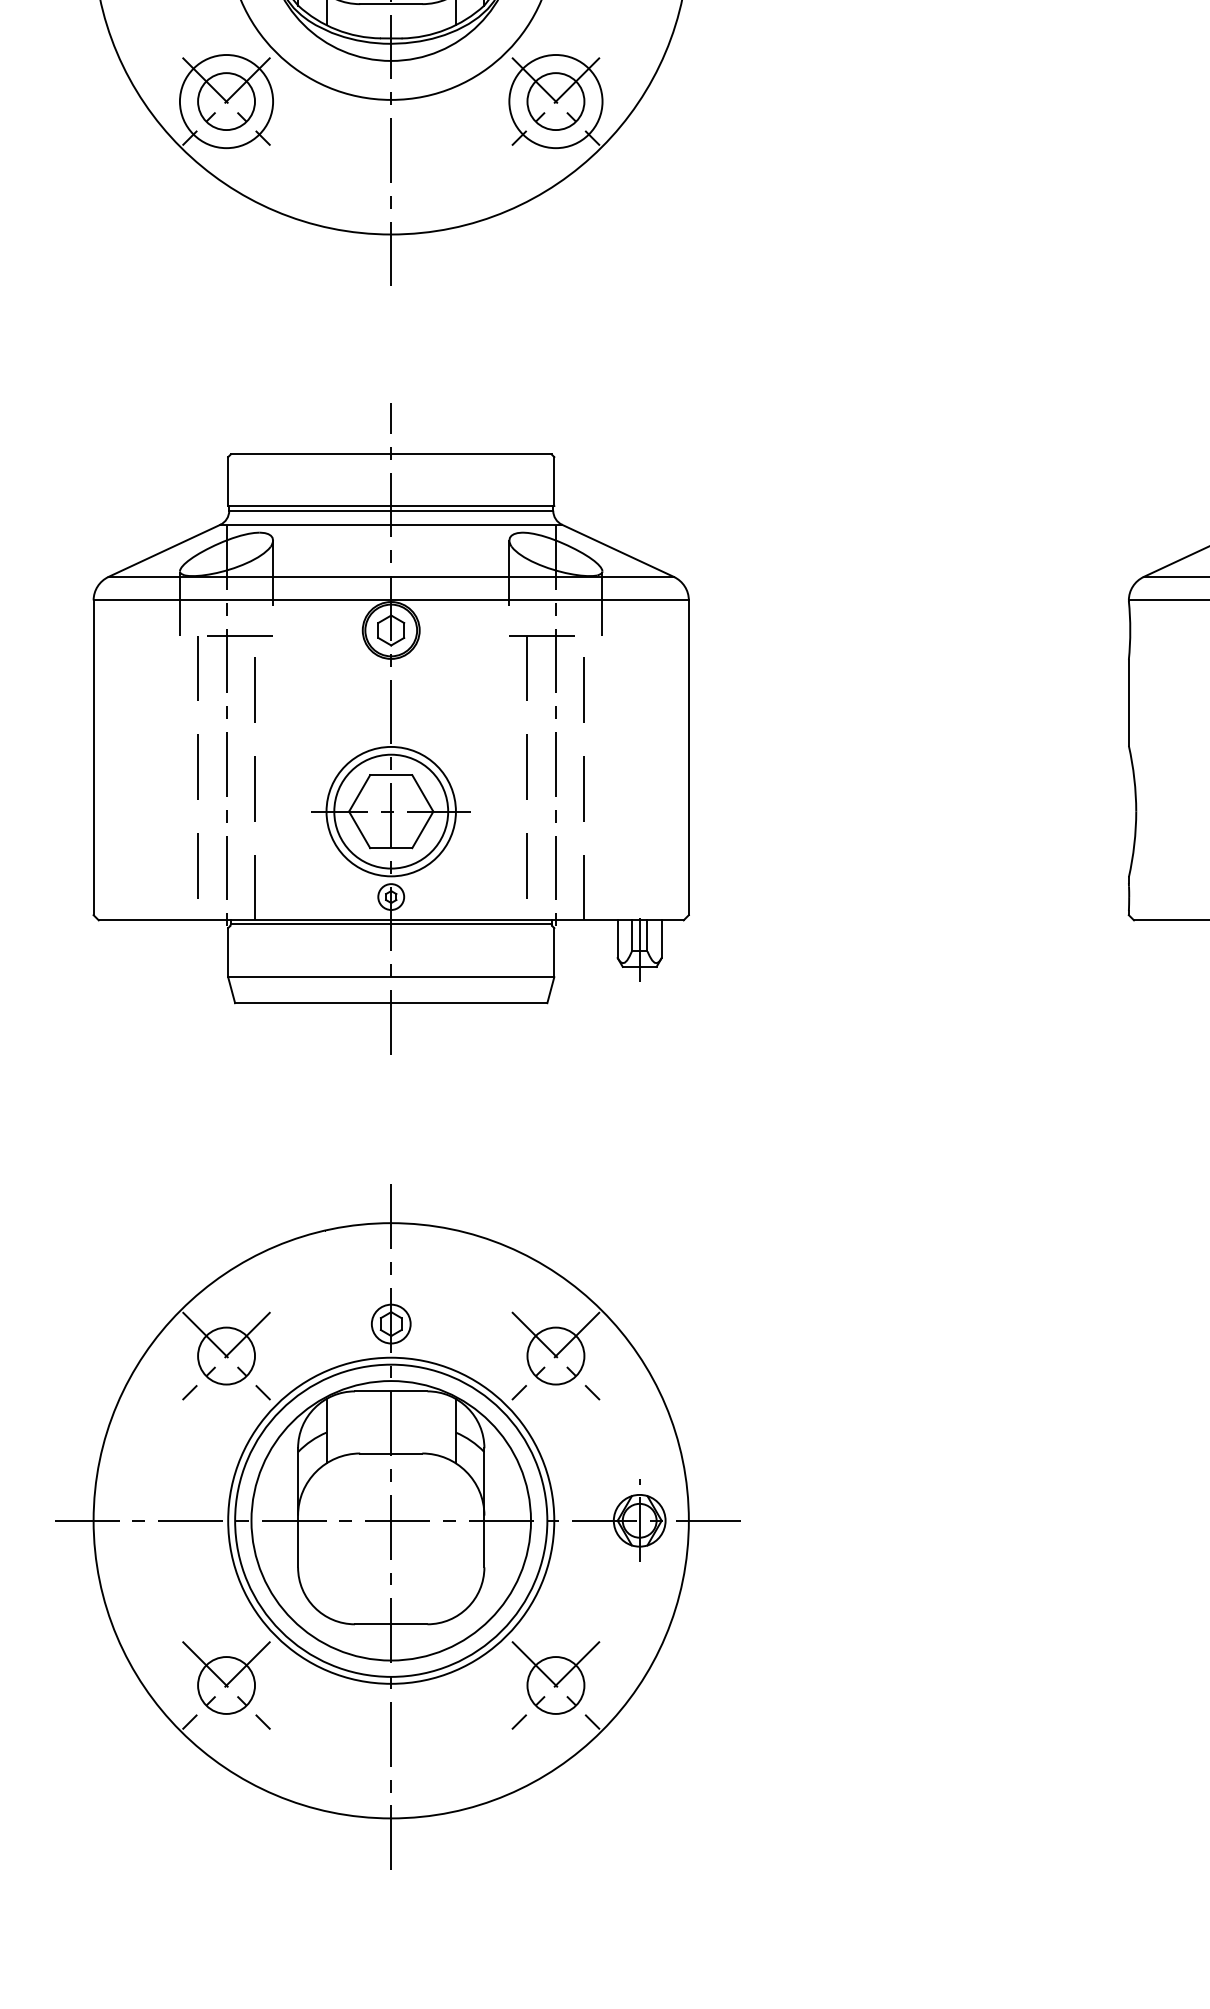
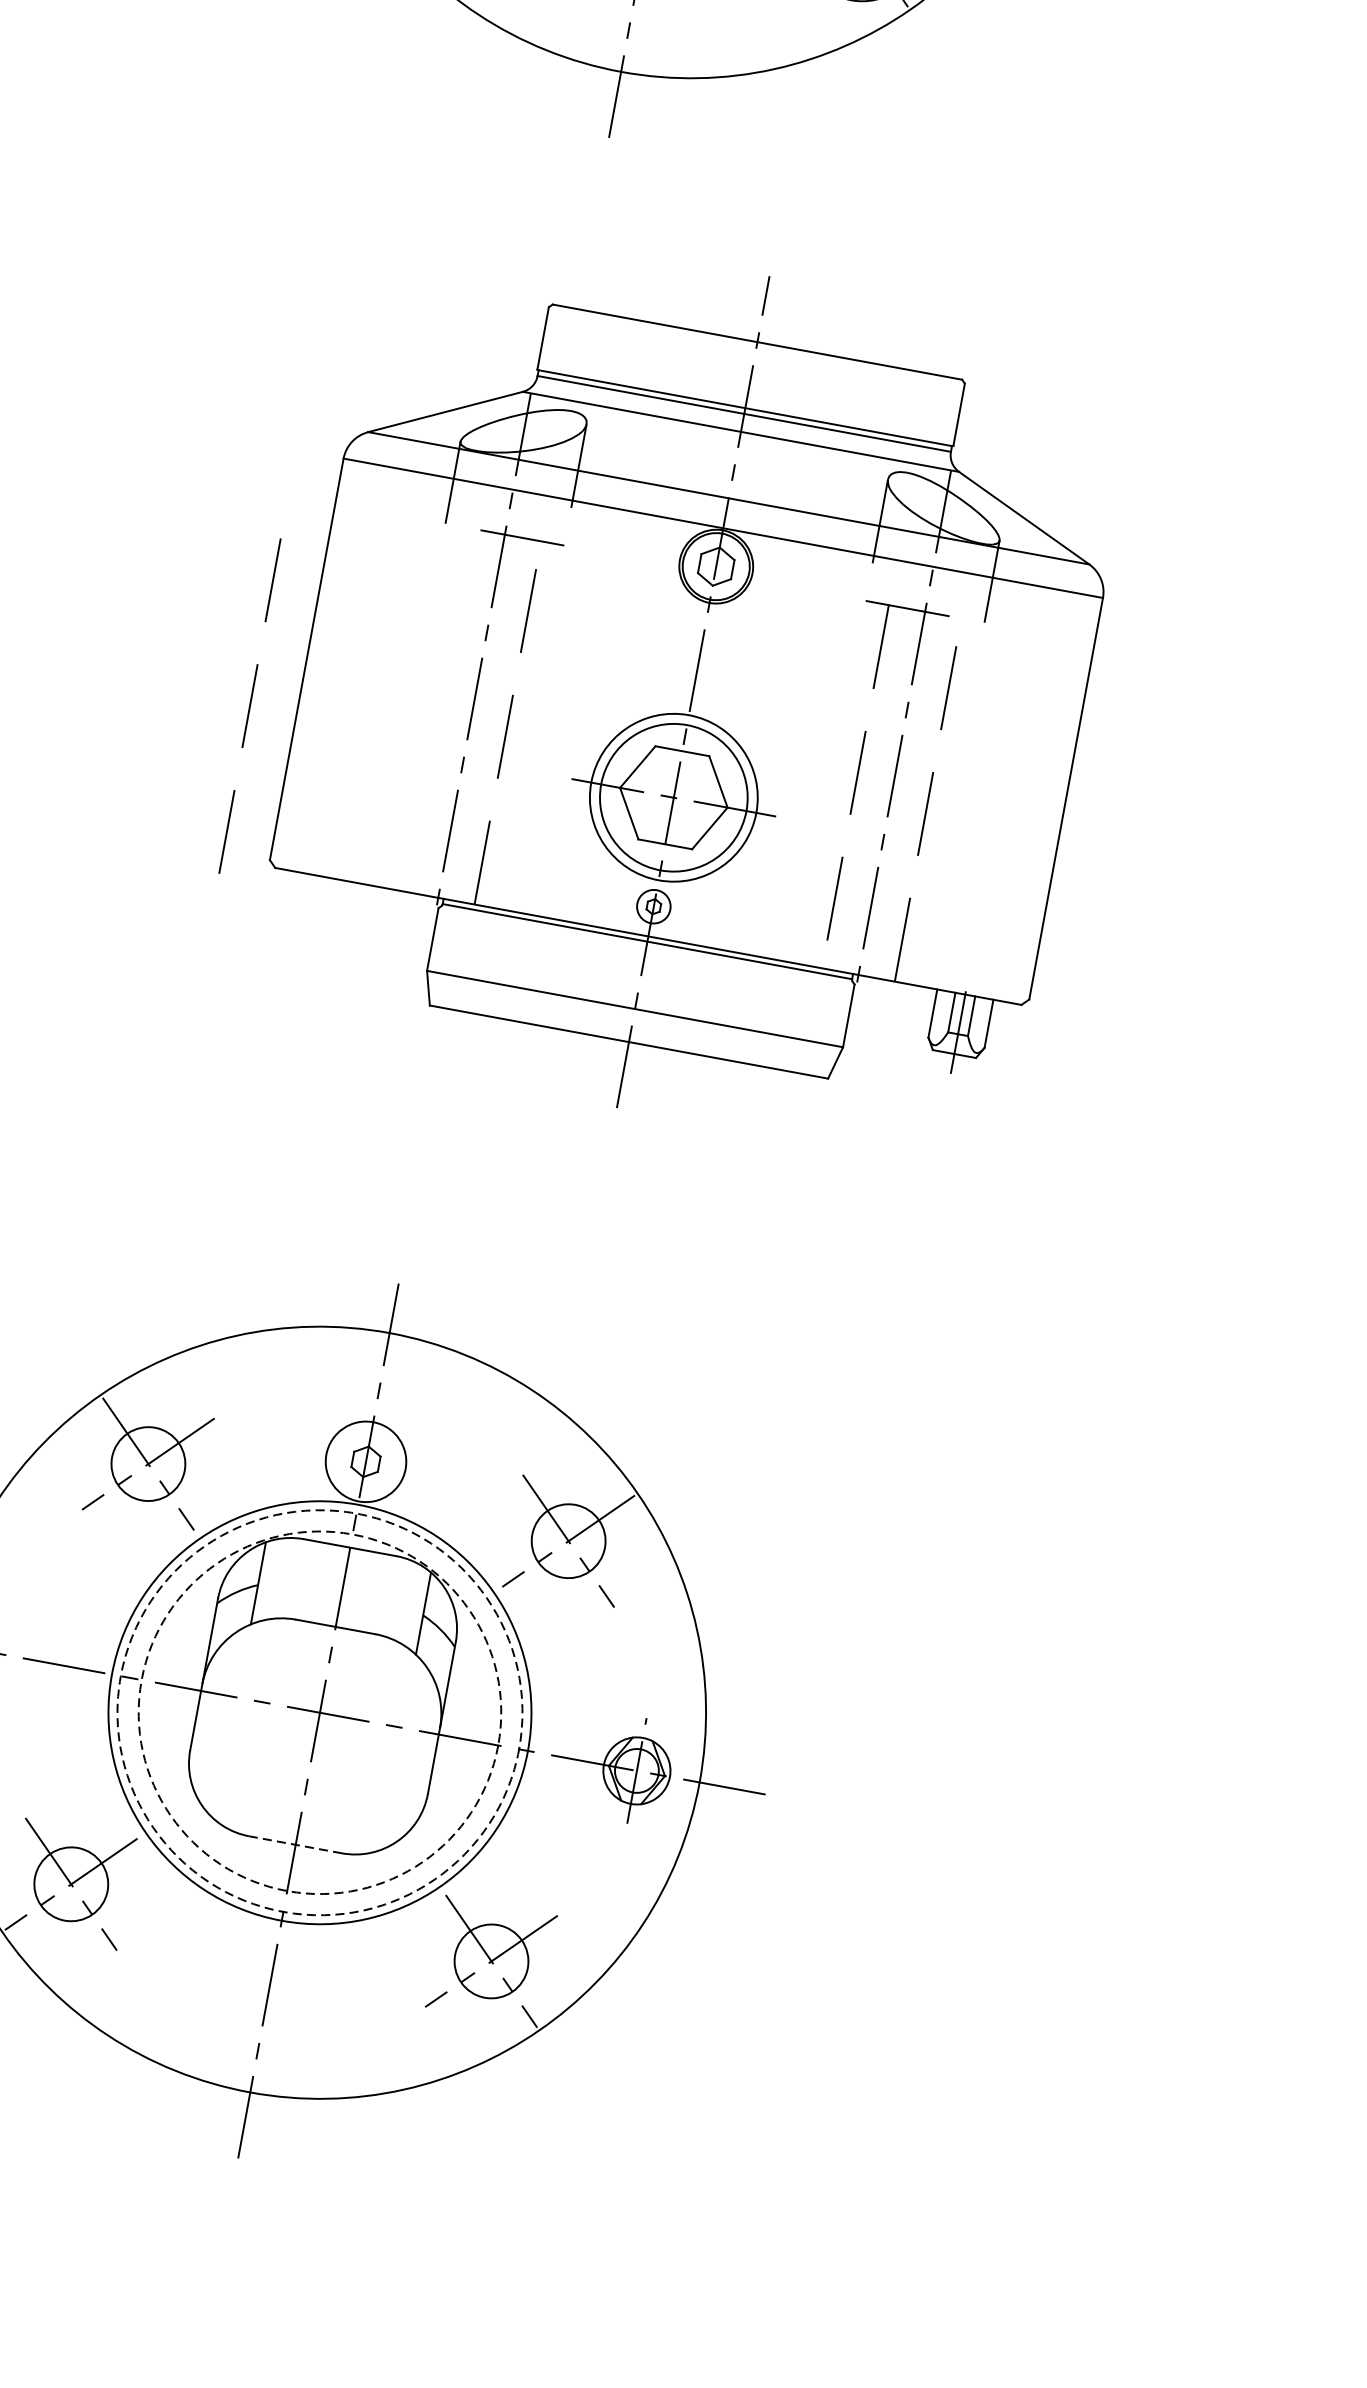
part: (390, 728) -> (692, 691), moved
circle: (390, 1323) -> (365, 1460), size x1.6
circle: (391, 1520) -> (320, 1712), solid -> dashed
circle: (391, 1520) -> (320, 1712), solid -> dashed
line: (390, 1624) -> (294, 1844), solid -> dashed

